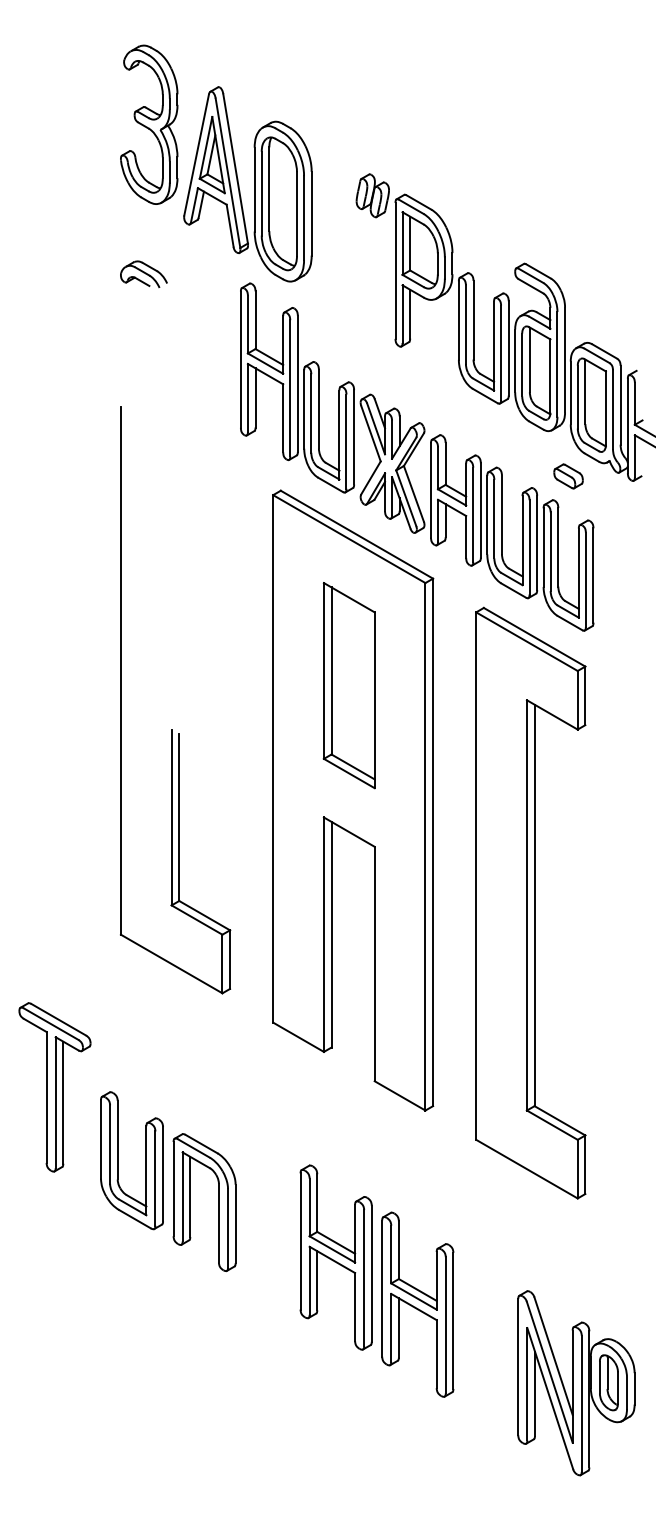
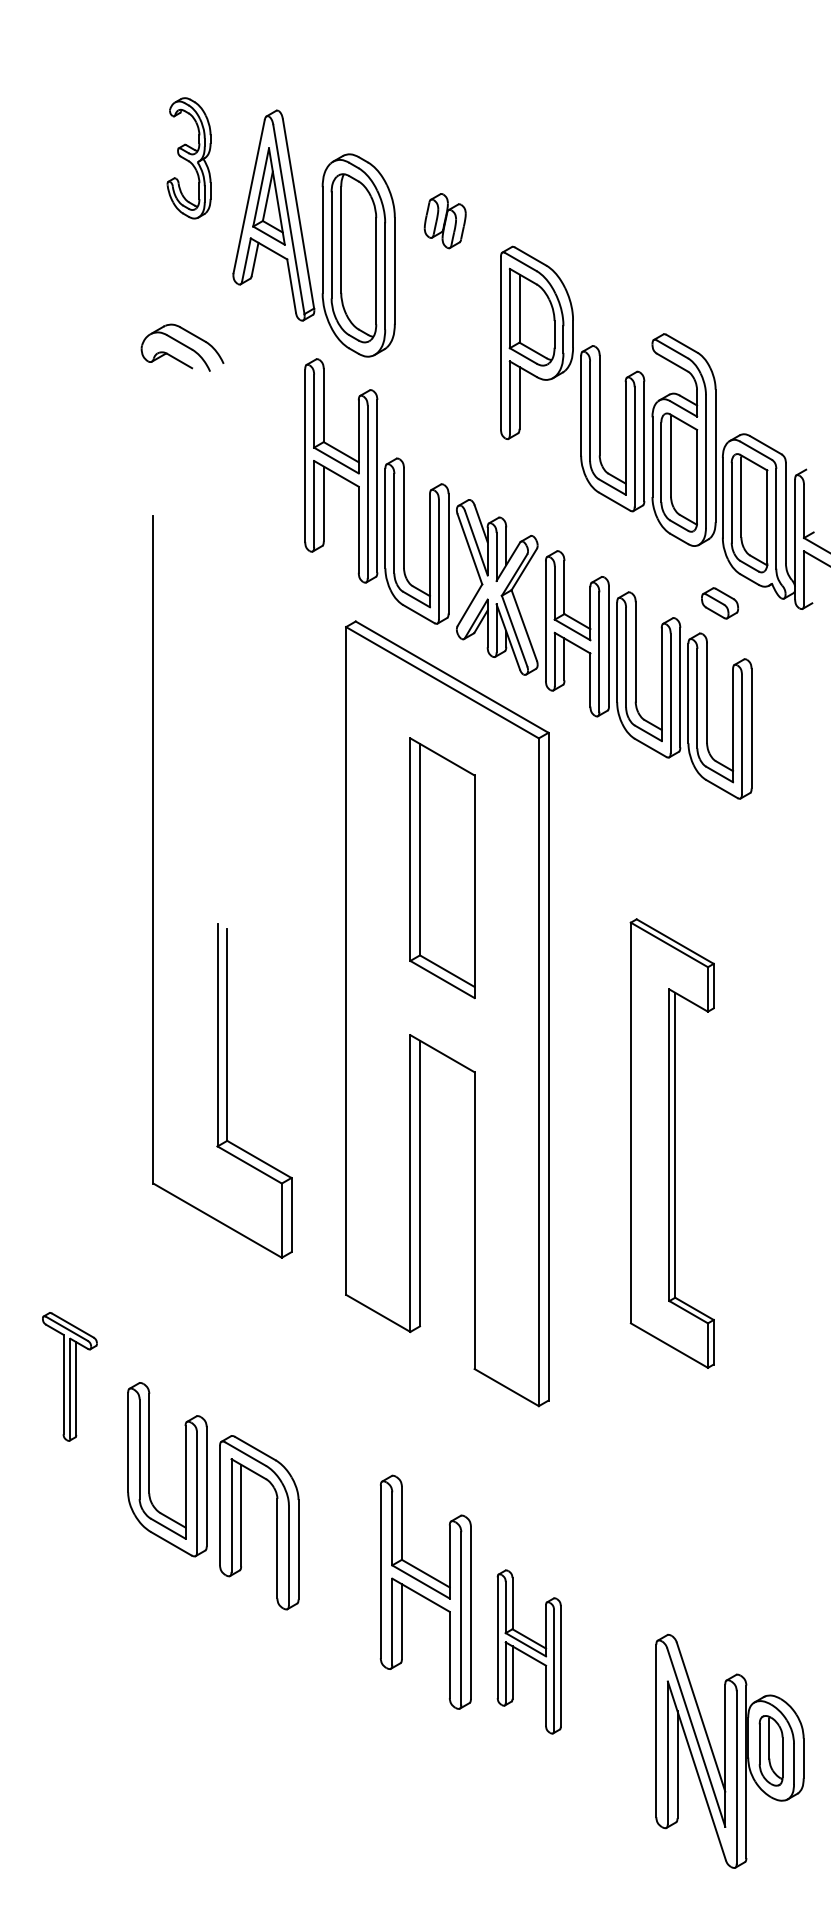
part: (148, 125) -> (188, 158), size x0.6
part: (372, 196) -> (444, 221), moved
part: (143, 274) -> (182, 347), size x1.4
part: (531, 903) -> (672, 1143), size x0.6
part: (54, 1087) -> (69, 1376), size x0.6
part: (418, 1304) -> (529, 1651), size x0.7

